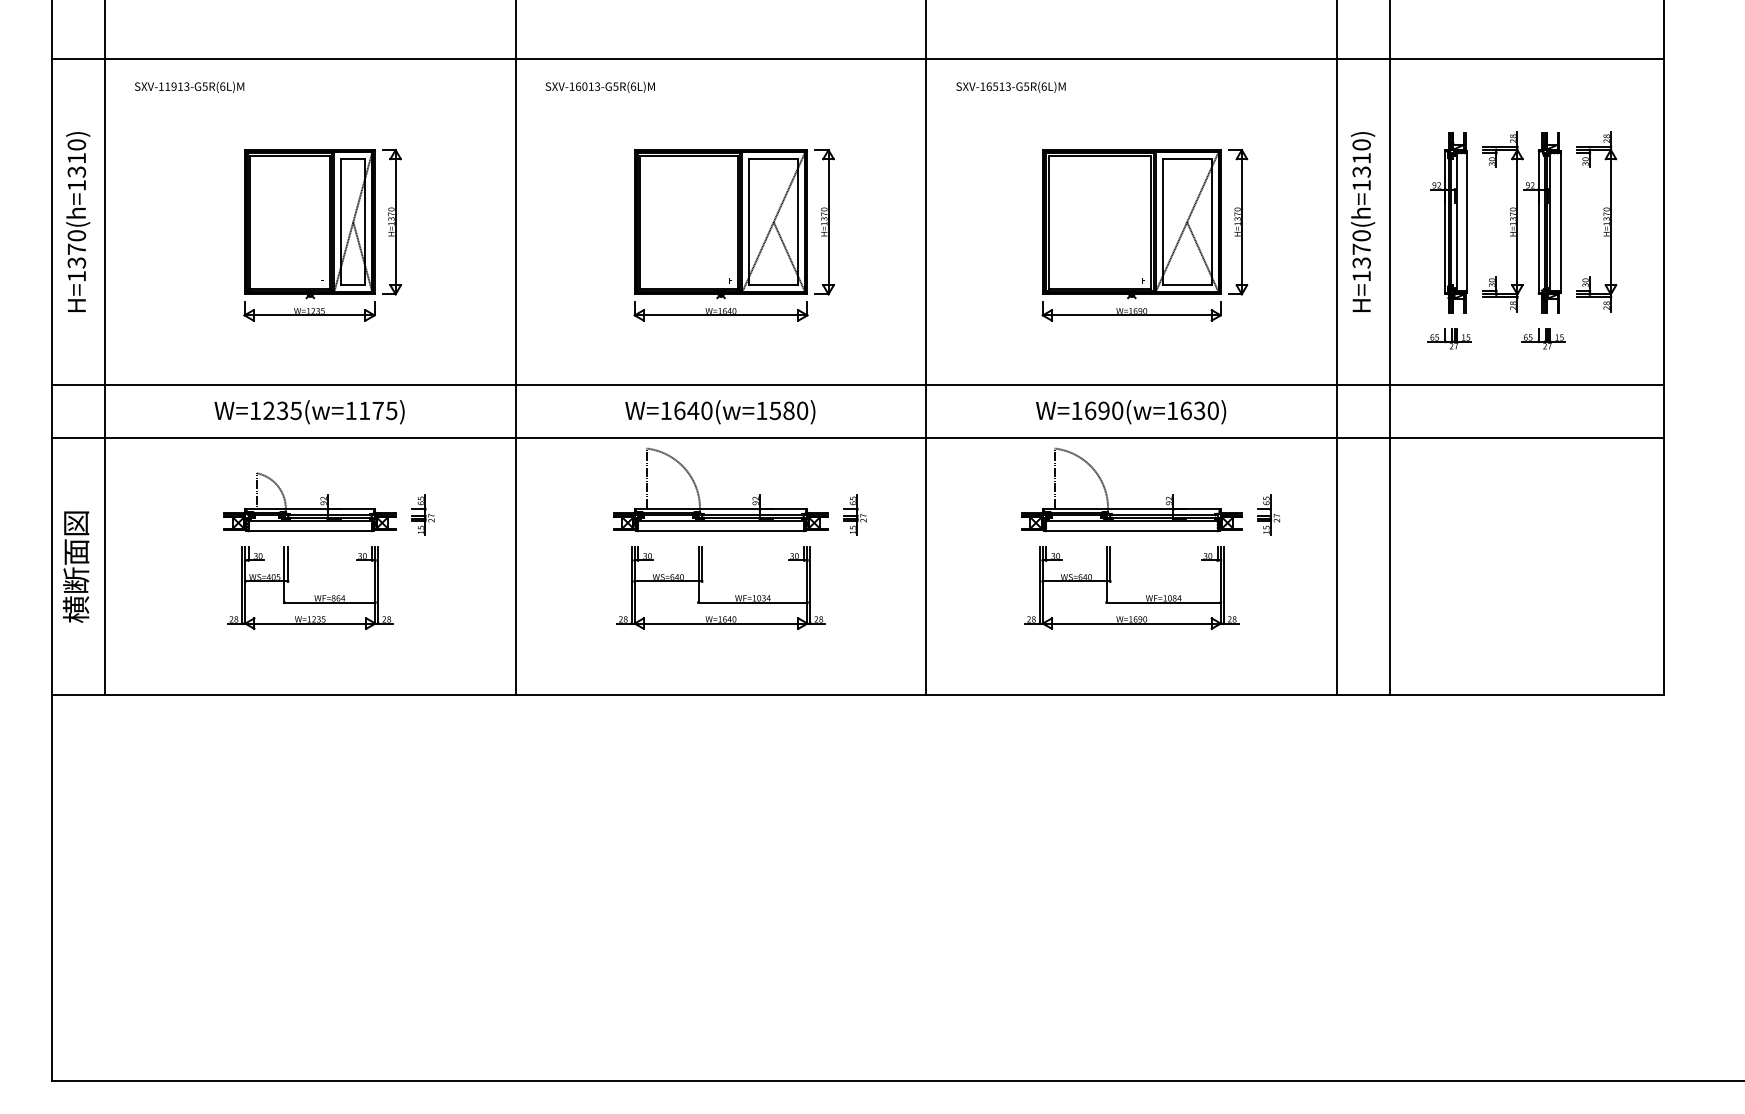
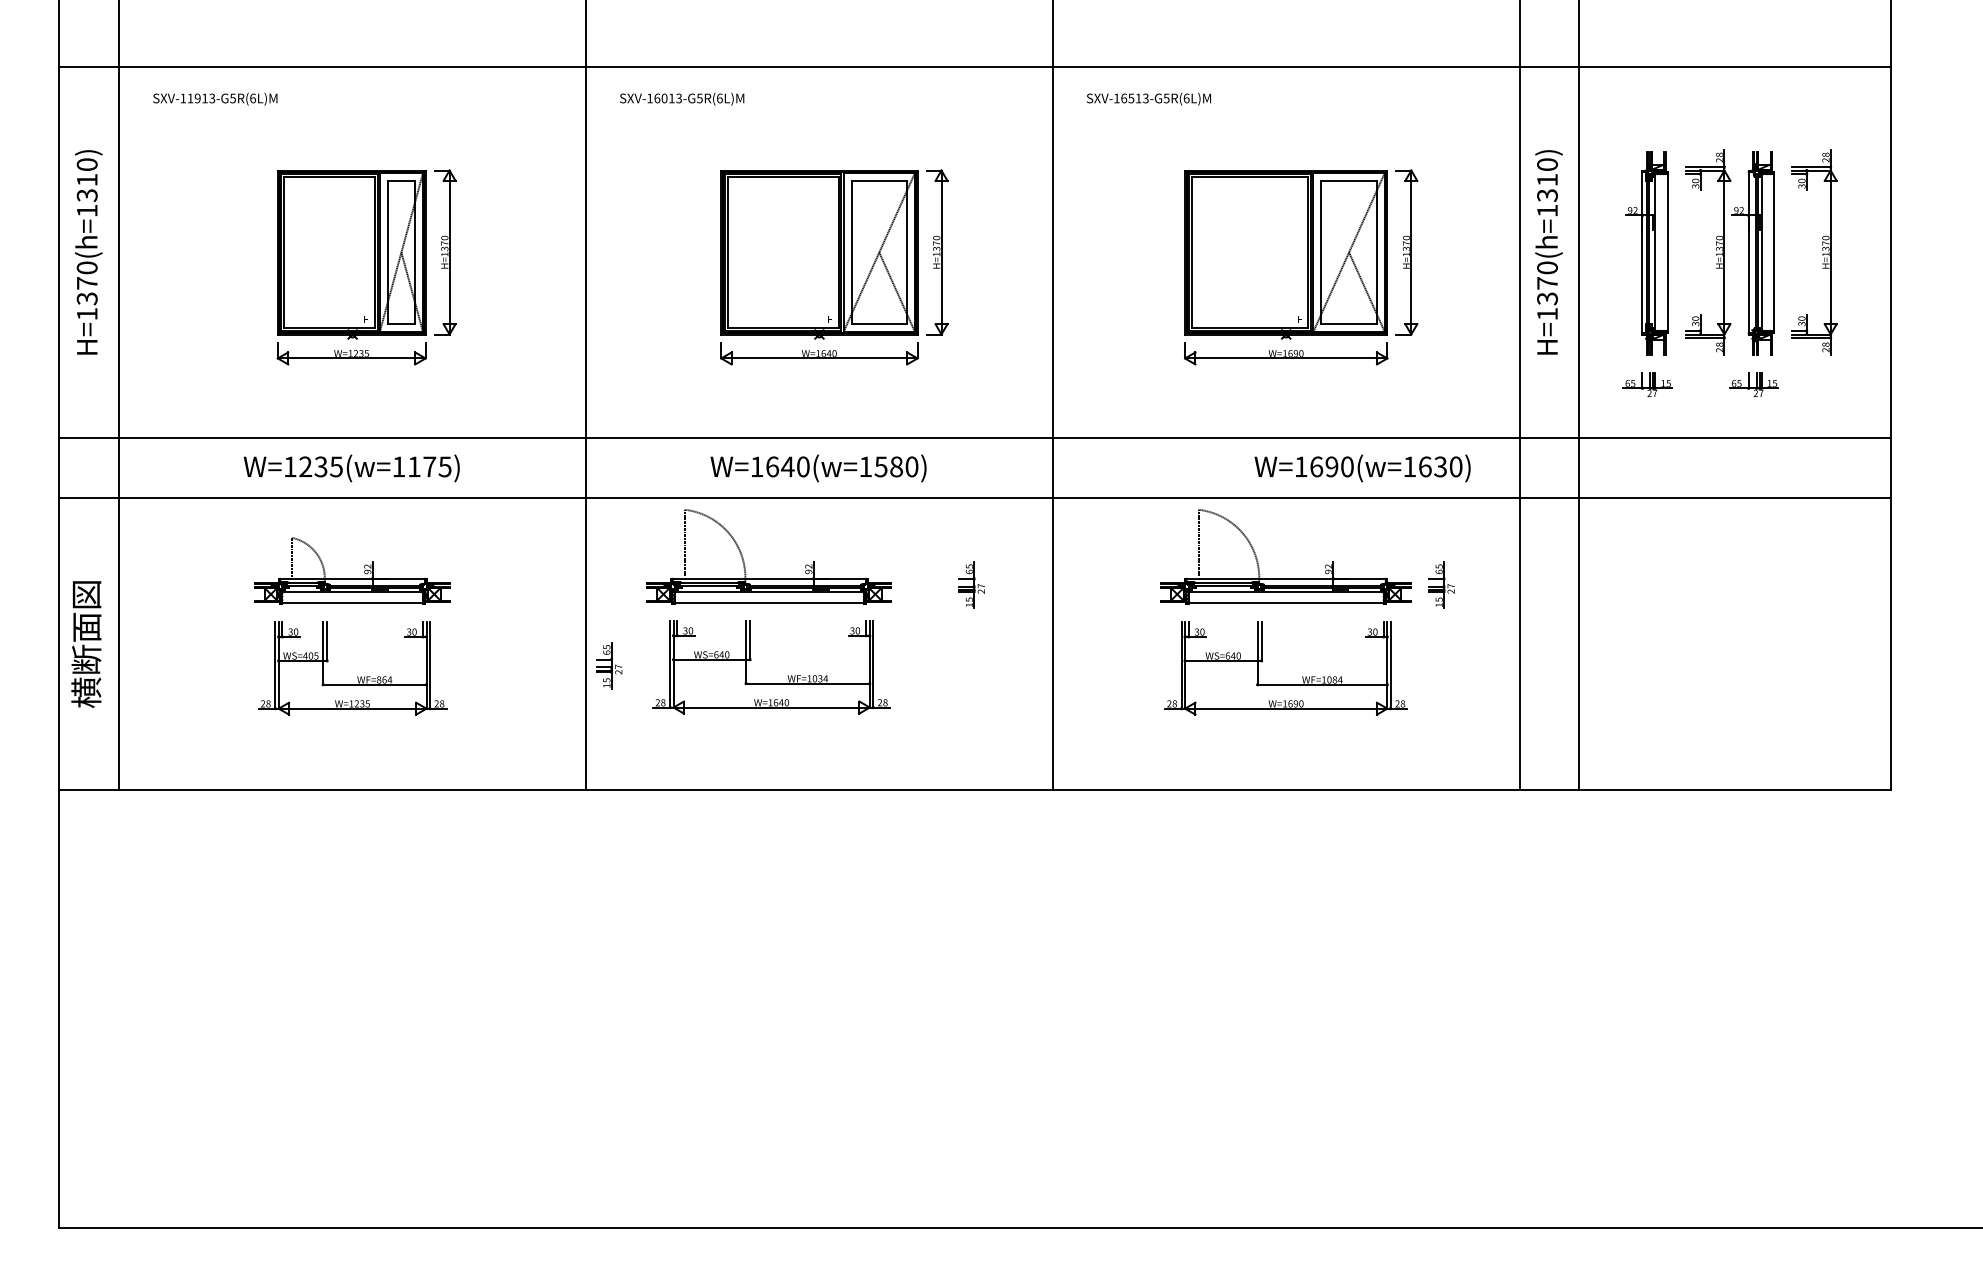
text: (1131, 412) -> (1363, 468), moved
part: (720, 508) -> (768, 577), moved
part: (422, 514) -> (608, 665), moved
part: (720, 602) -> (771, 683), moved

